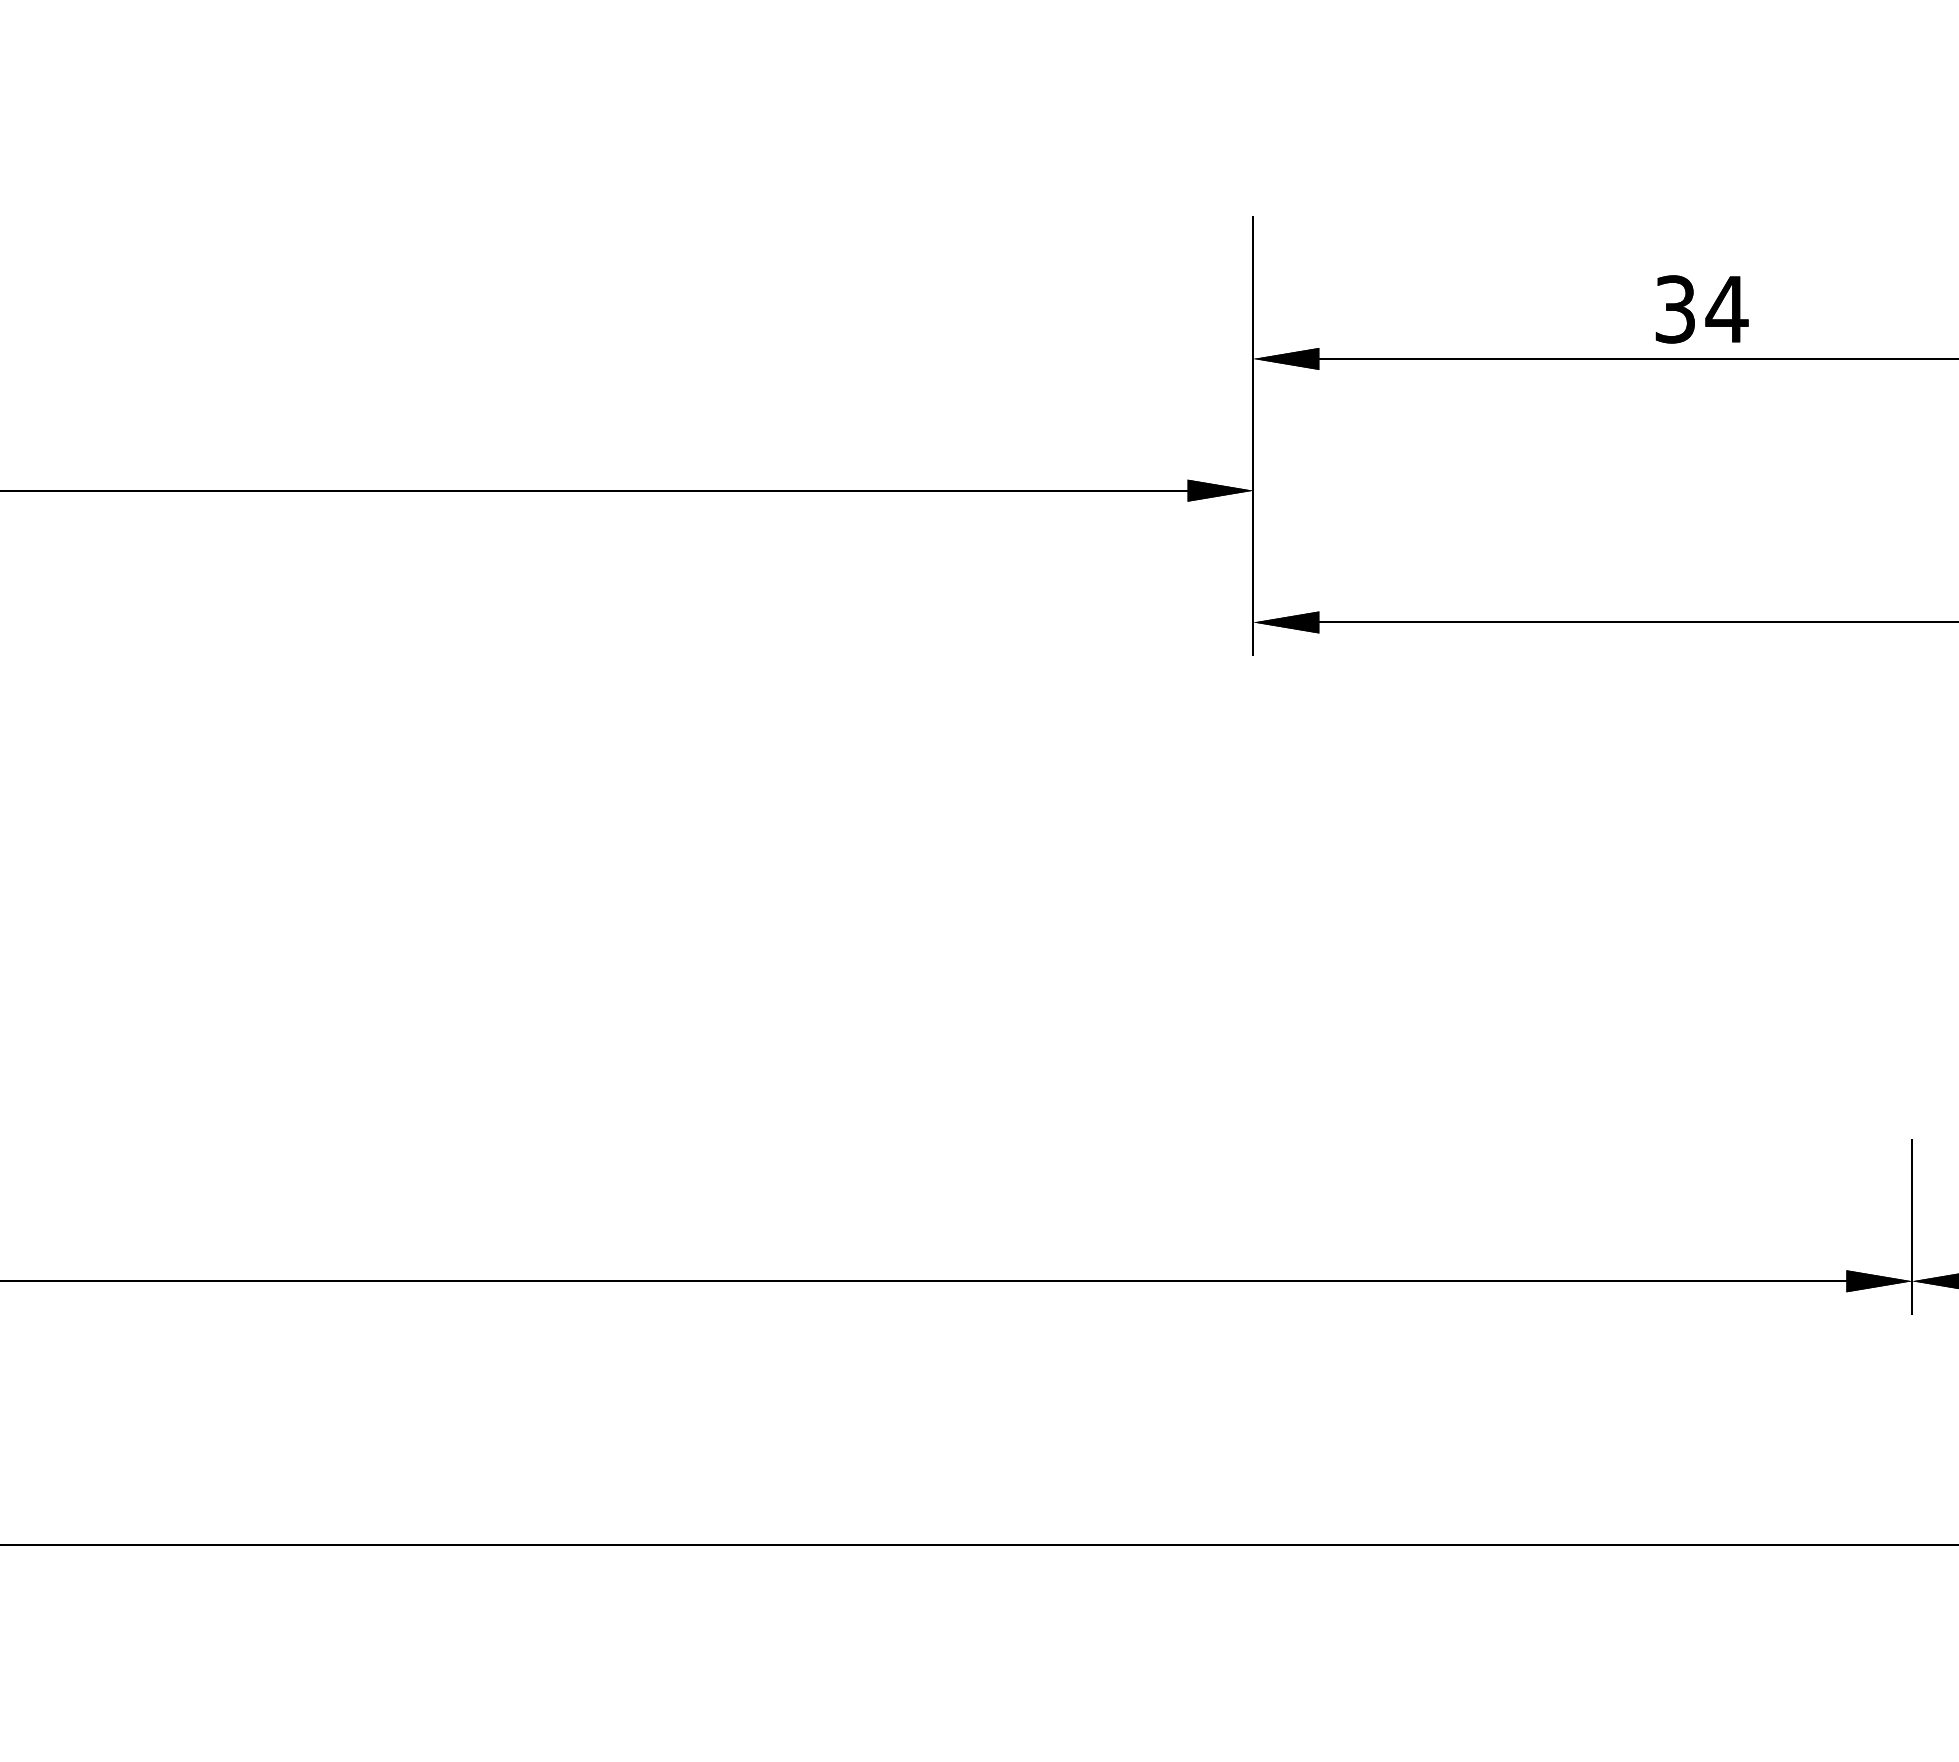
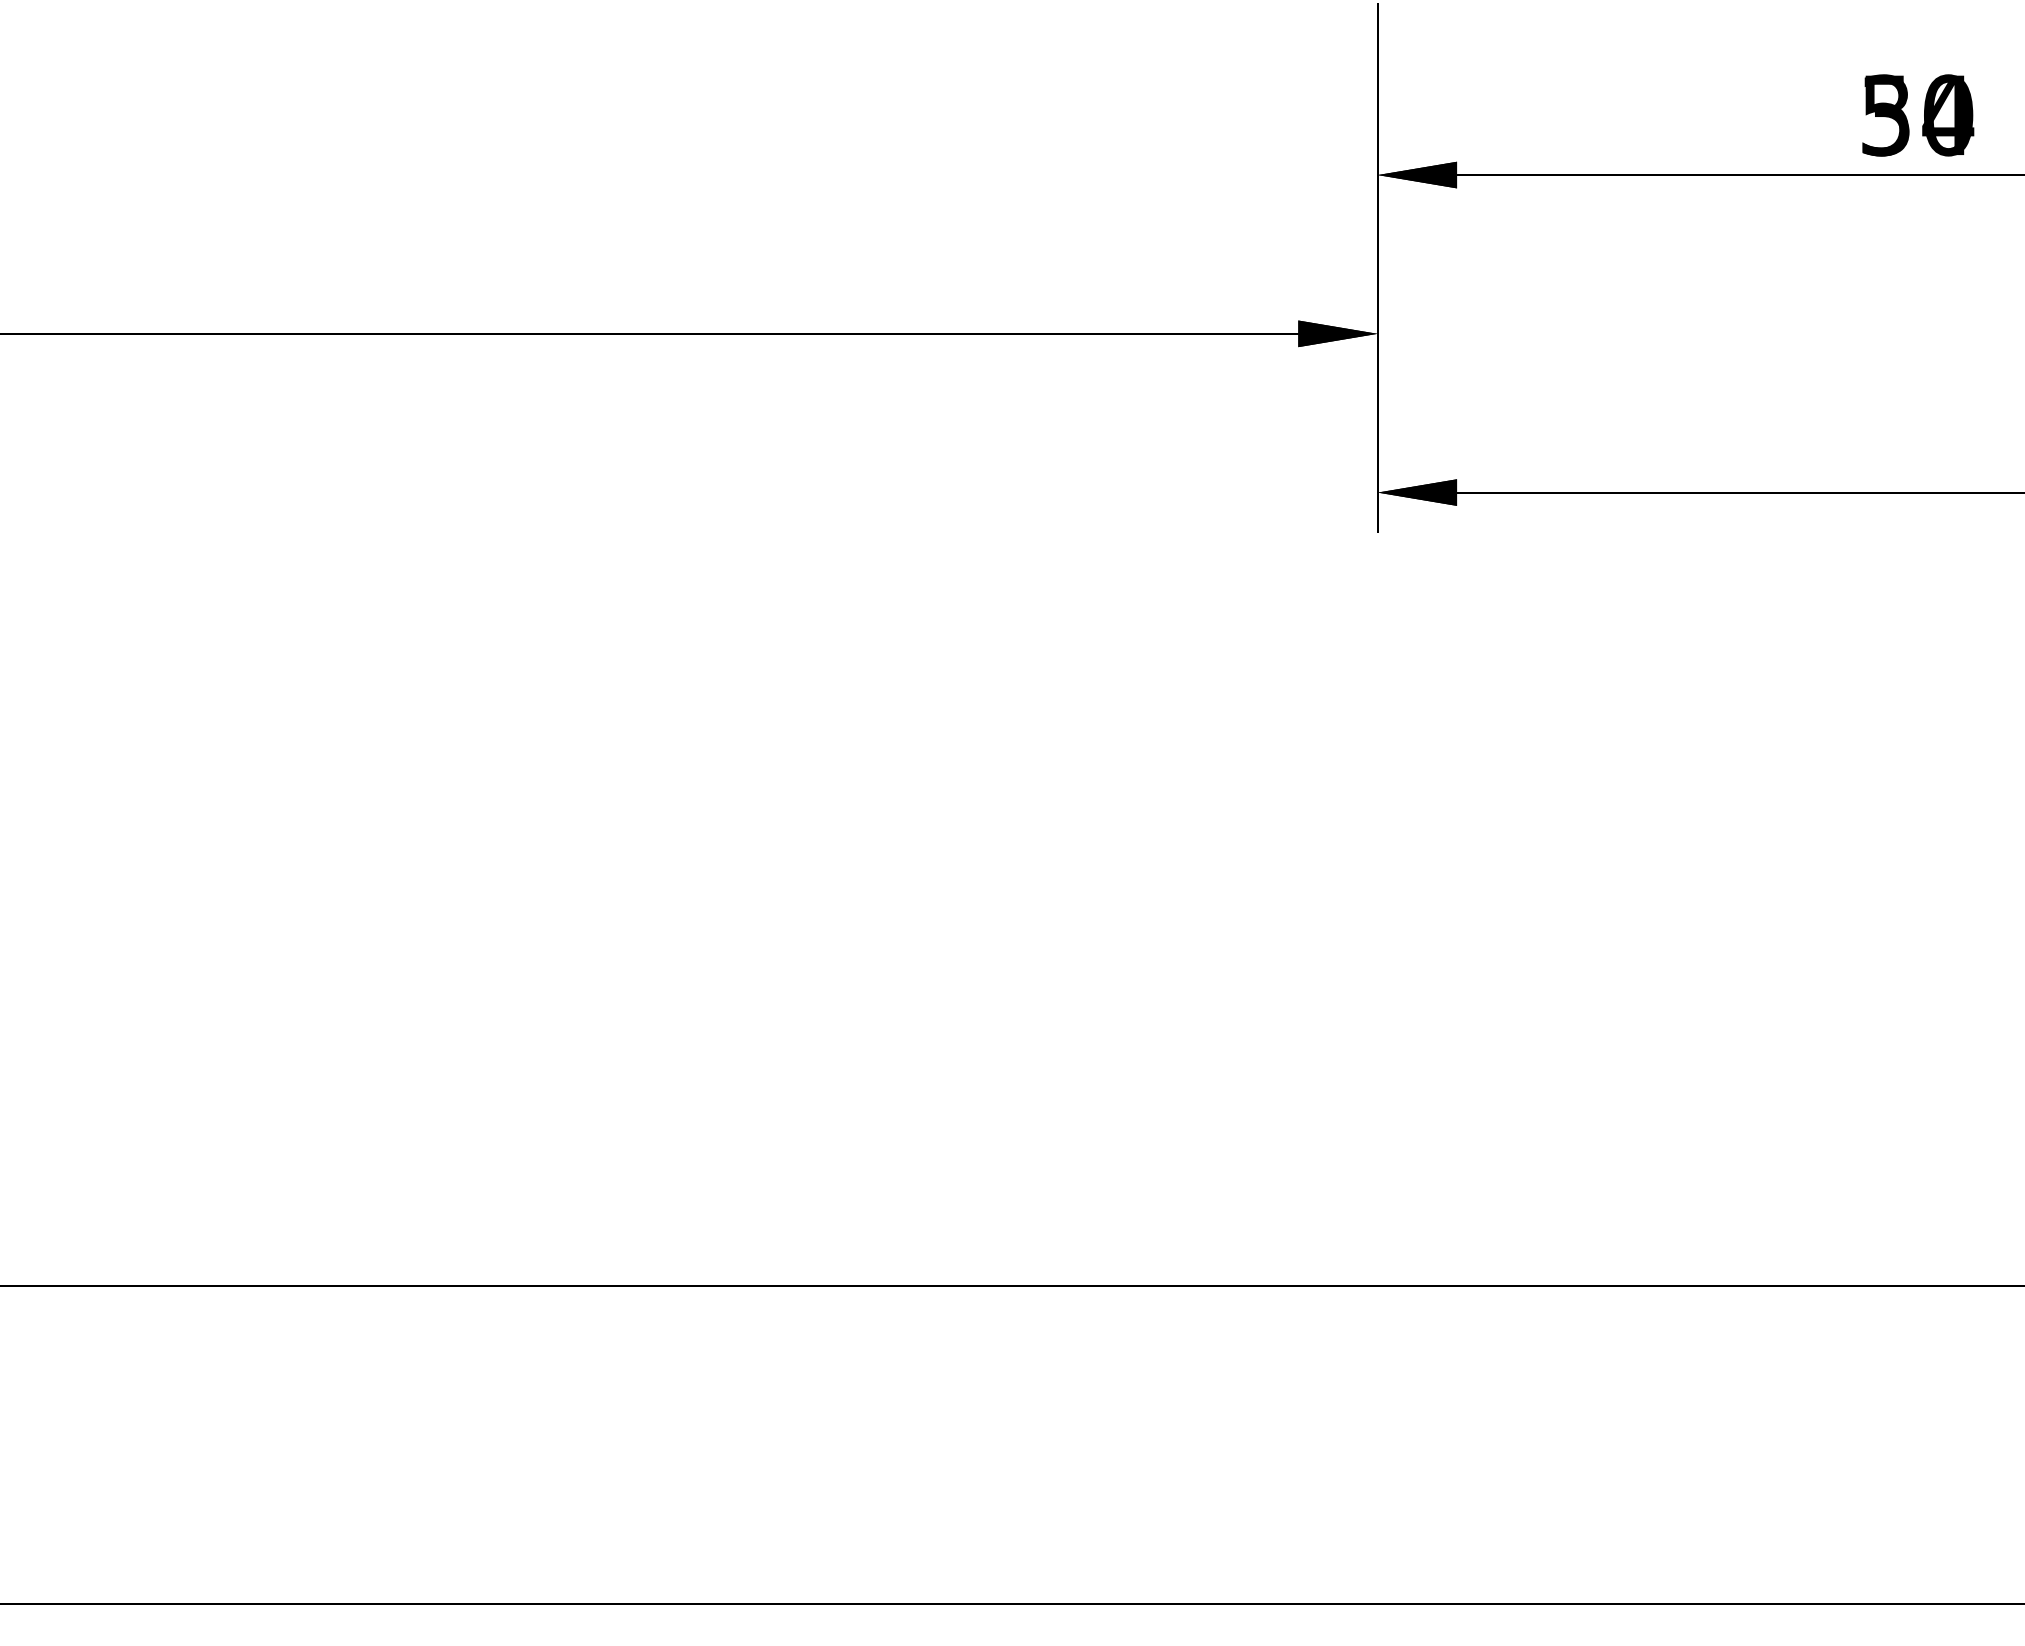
text: (1702, 309) -> (1918, 115), 34 -> 50

